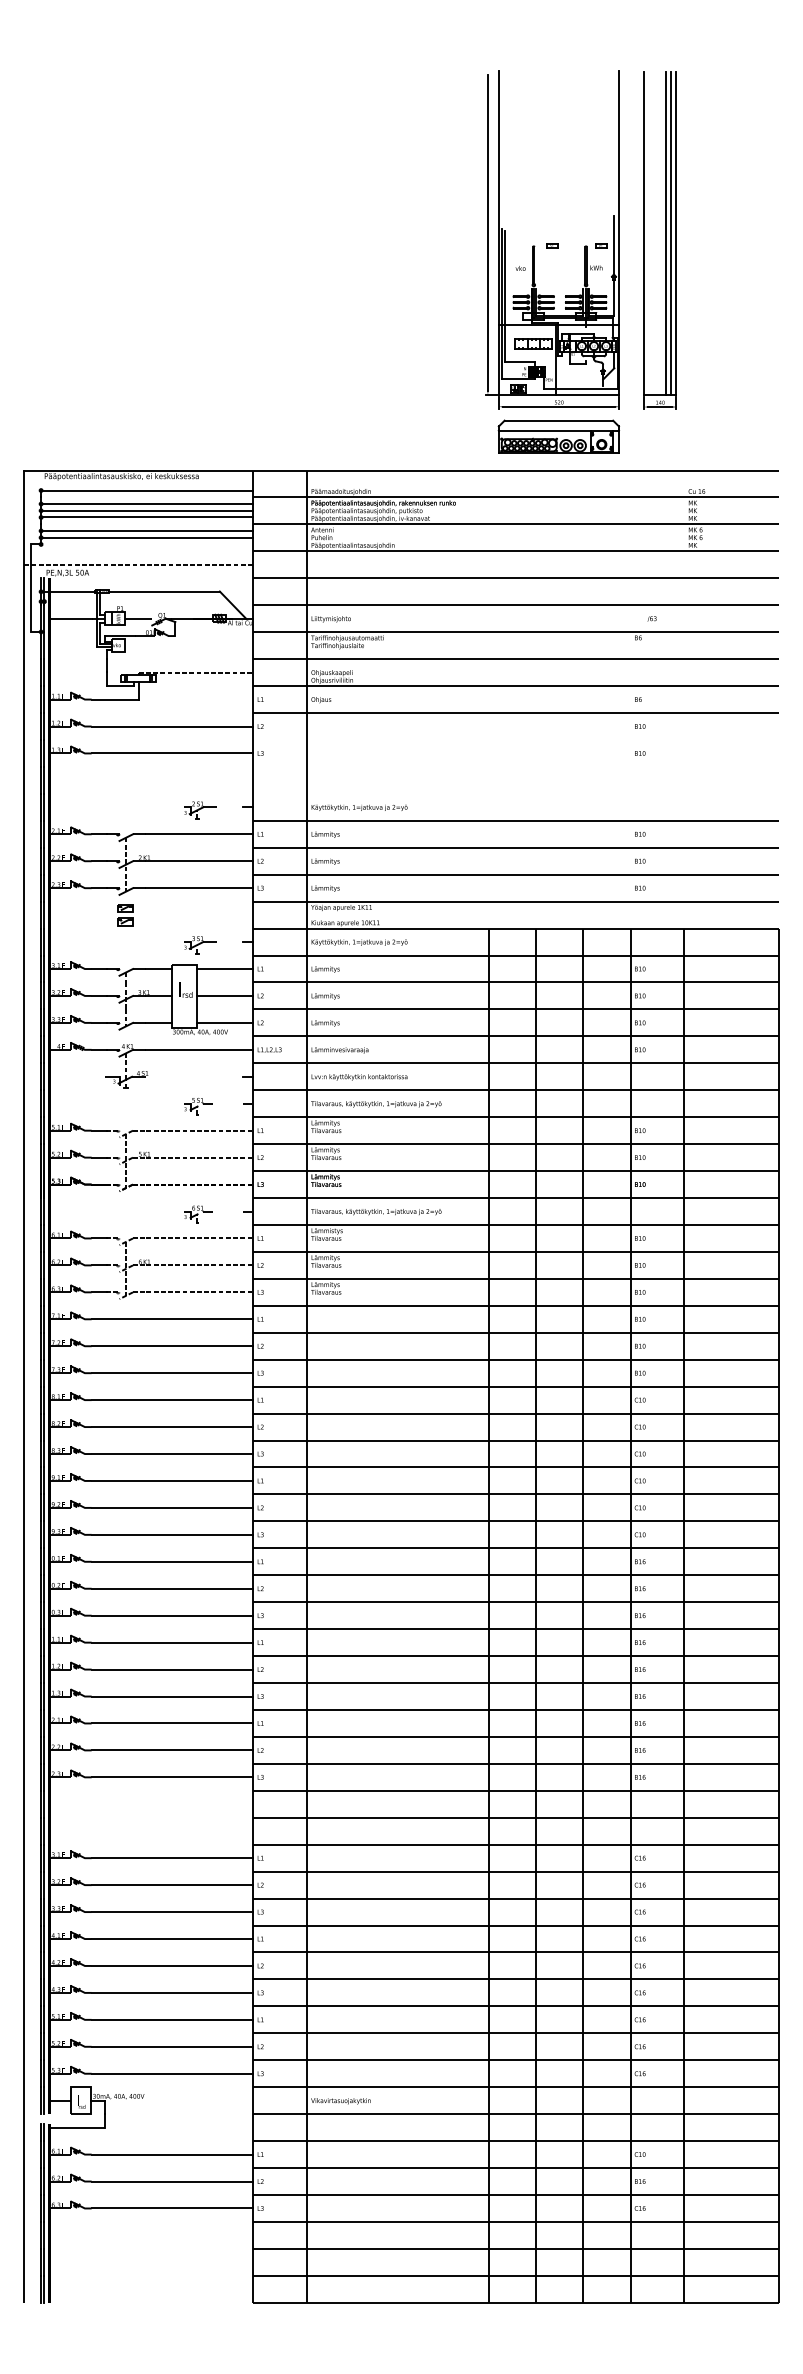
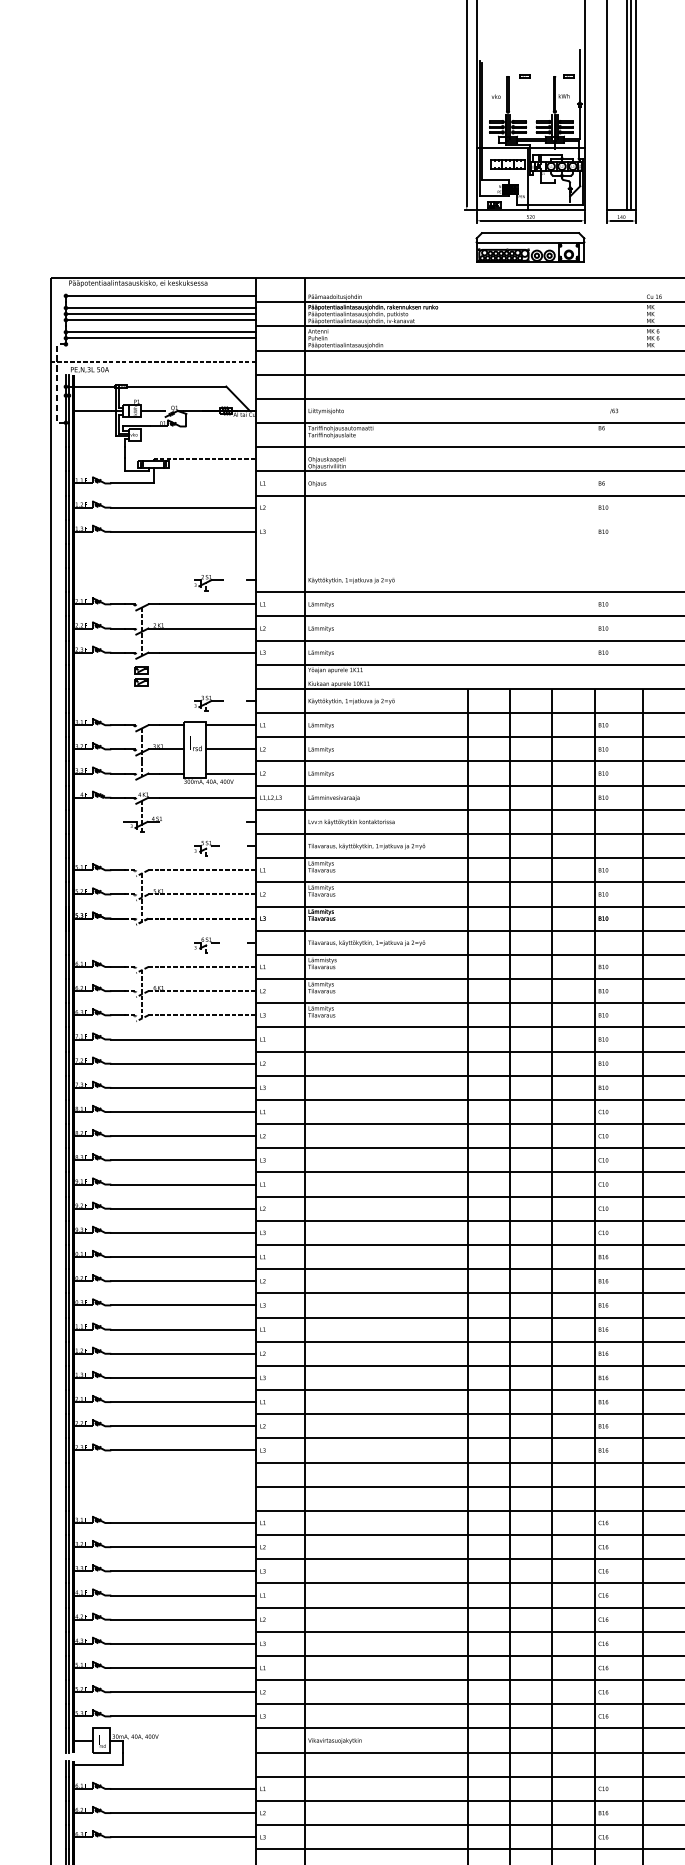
line: (31, 588) -> (57, 383), solid -> dashed

